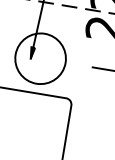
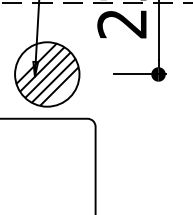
hatch: (40, 58) -> (47, 74), added

